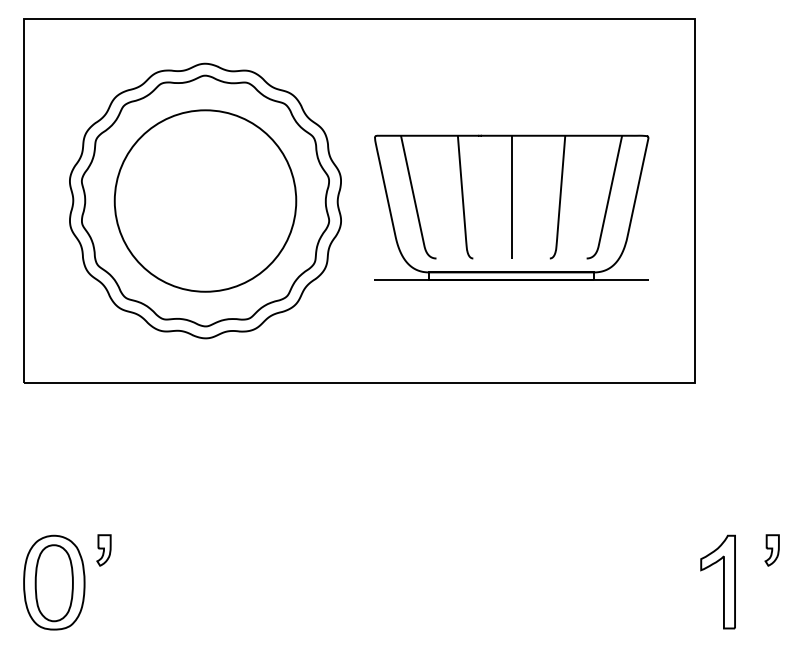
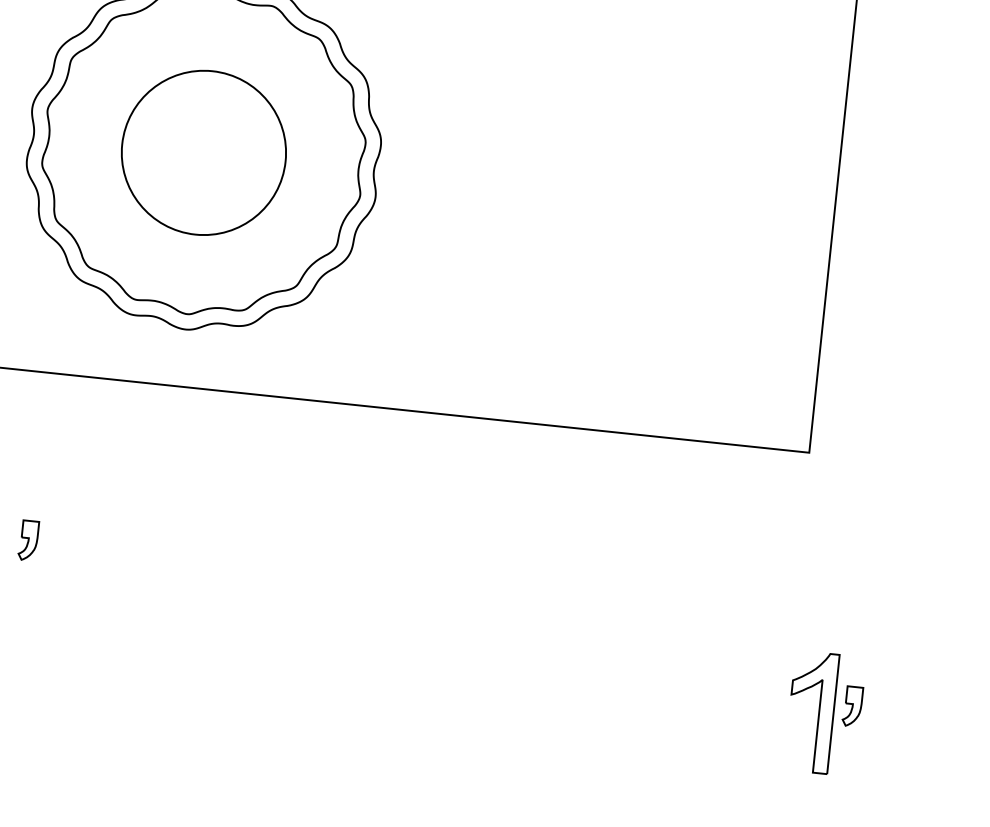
circle: (205, 200) -> (203, 152), size x0.7
part: (511, 207) -> (596, 202), removed
part: (103, 550) -> (27, 540), moved
part: (771, 550) -> (851, 706), moved

